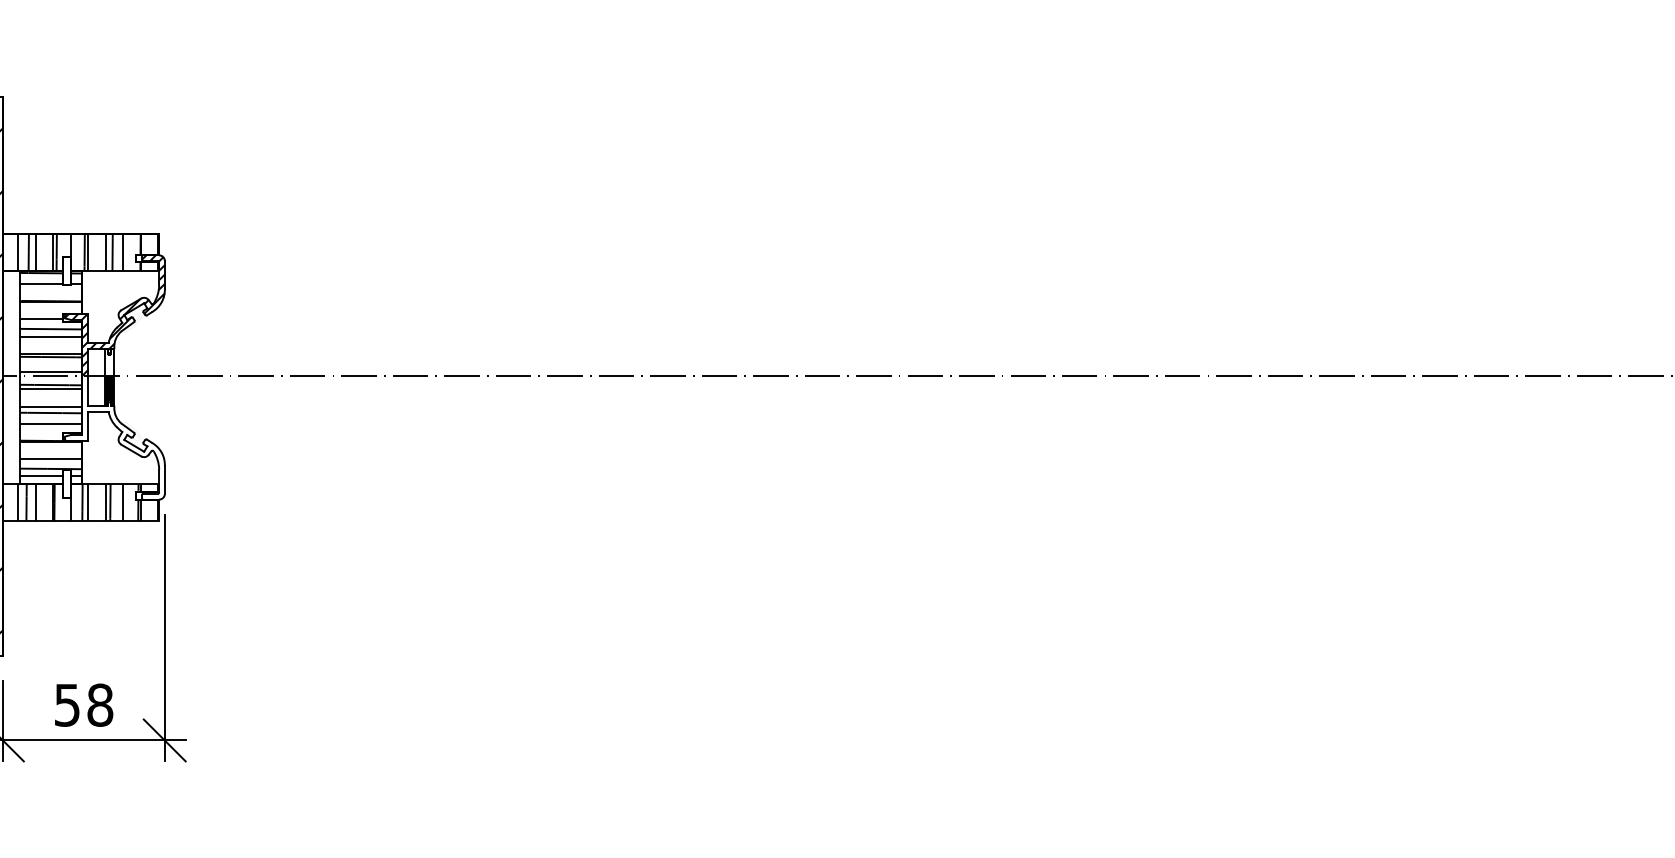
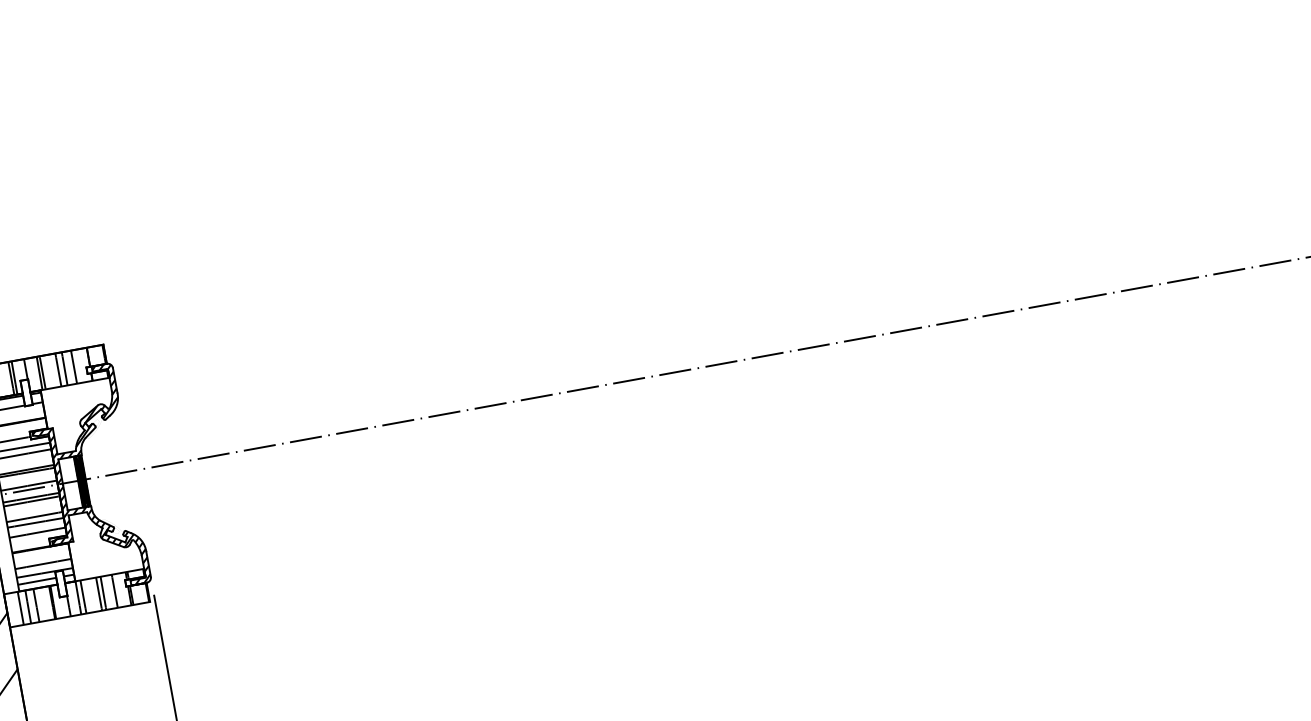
hatch: (109, 362) -> (79, 467), added
hatch: (114, 439) -> (96, 536), added

